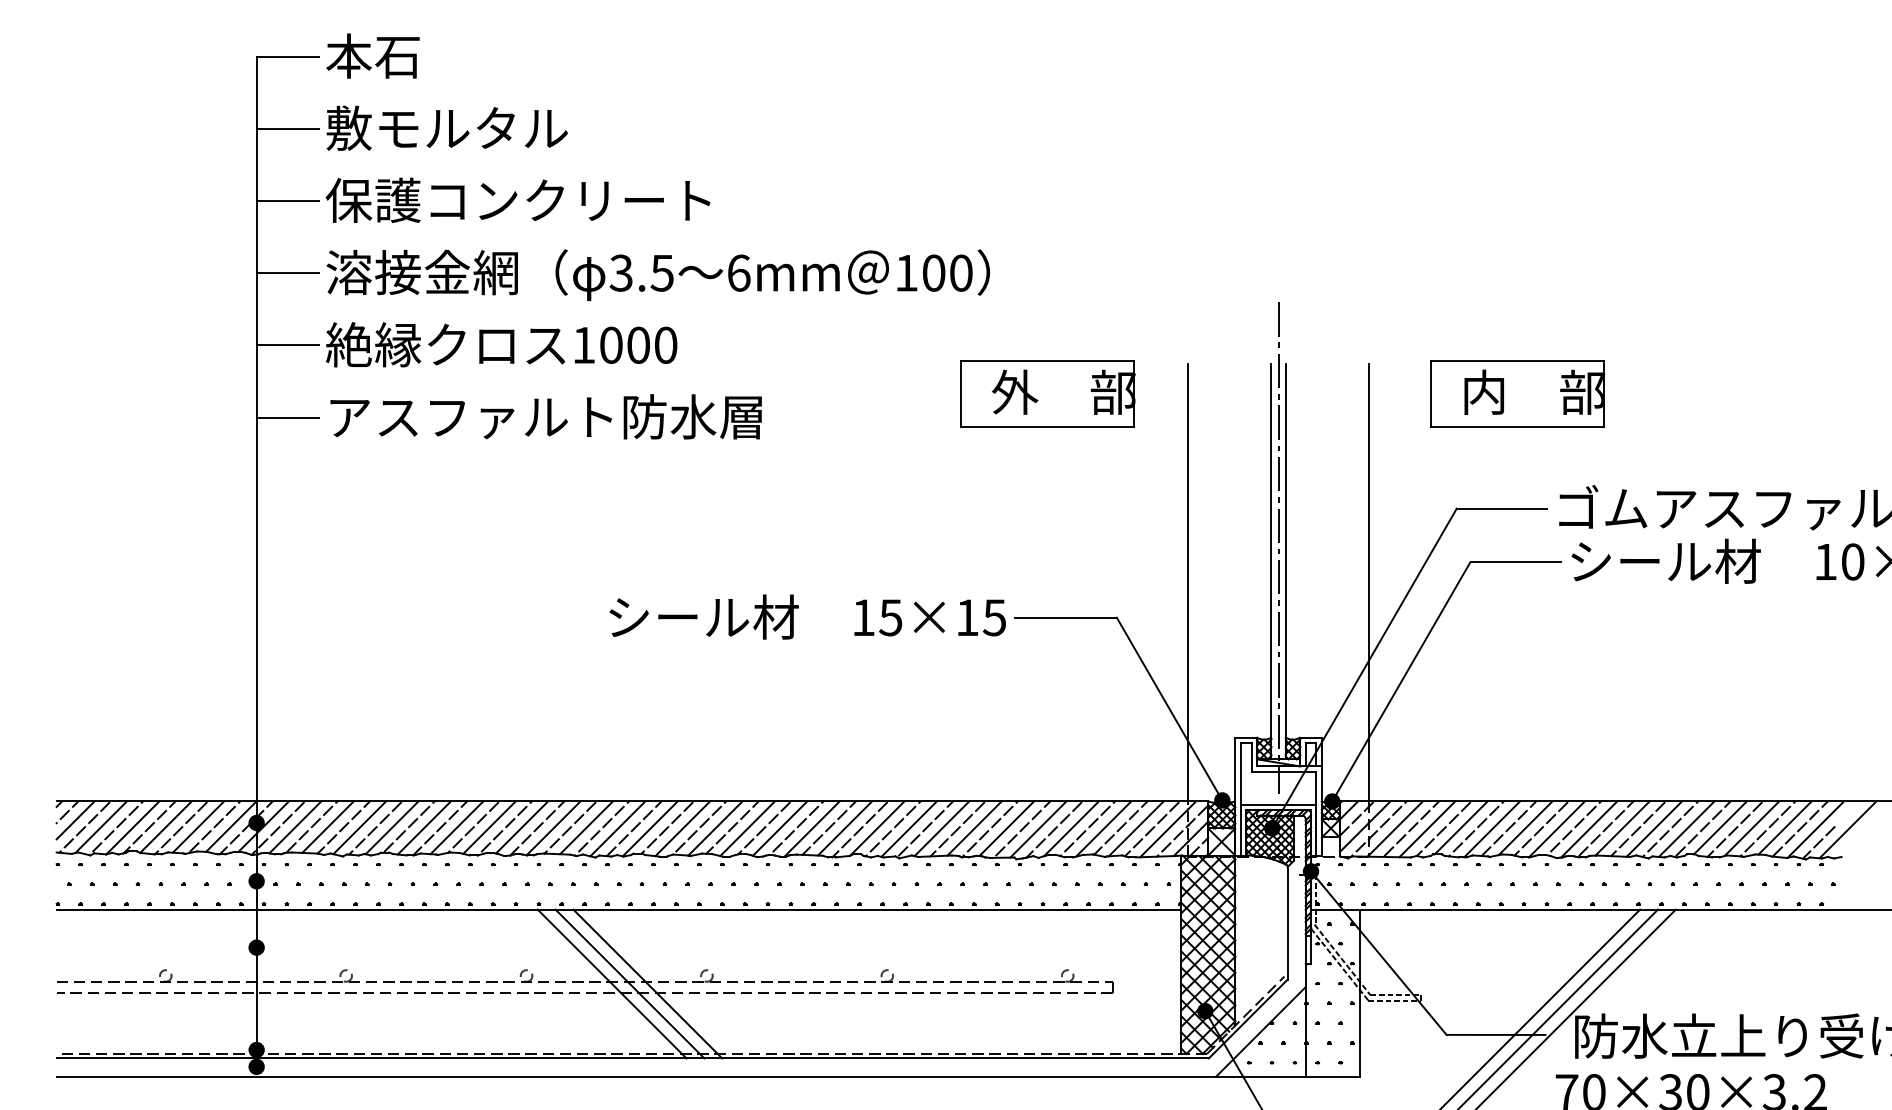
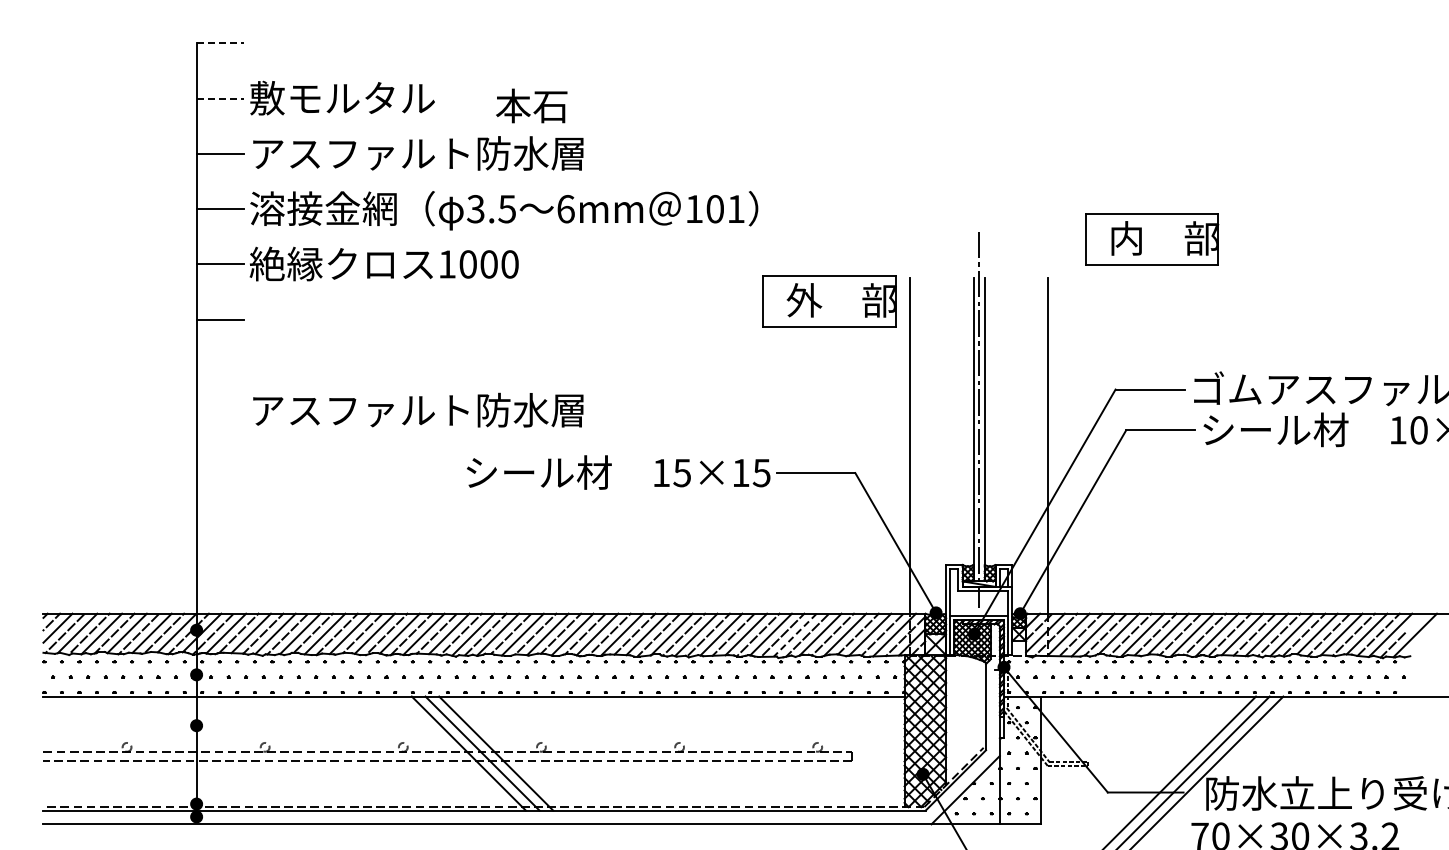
text: (372, 55) -> (531, 105), moved
line: (287, 56) -> (220, 43), solid -> dashed
line: (287, 128) -> (220, 98), solid -> dashed
text: (543, 200) -> (416, 153), 保護コンクリート -> アスファルト防水層
text: (960, 273) -> (735, 209), 100 -> 101
part: (1047, 393) -> (829, 301), moved
part: (1517, 393) -> (1152, 239), moved
text: (546, 415) -> (418, 409), moved
line: (1037, 829) -> (794, 635), solid -> dashed

